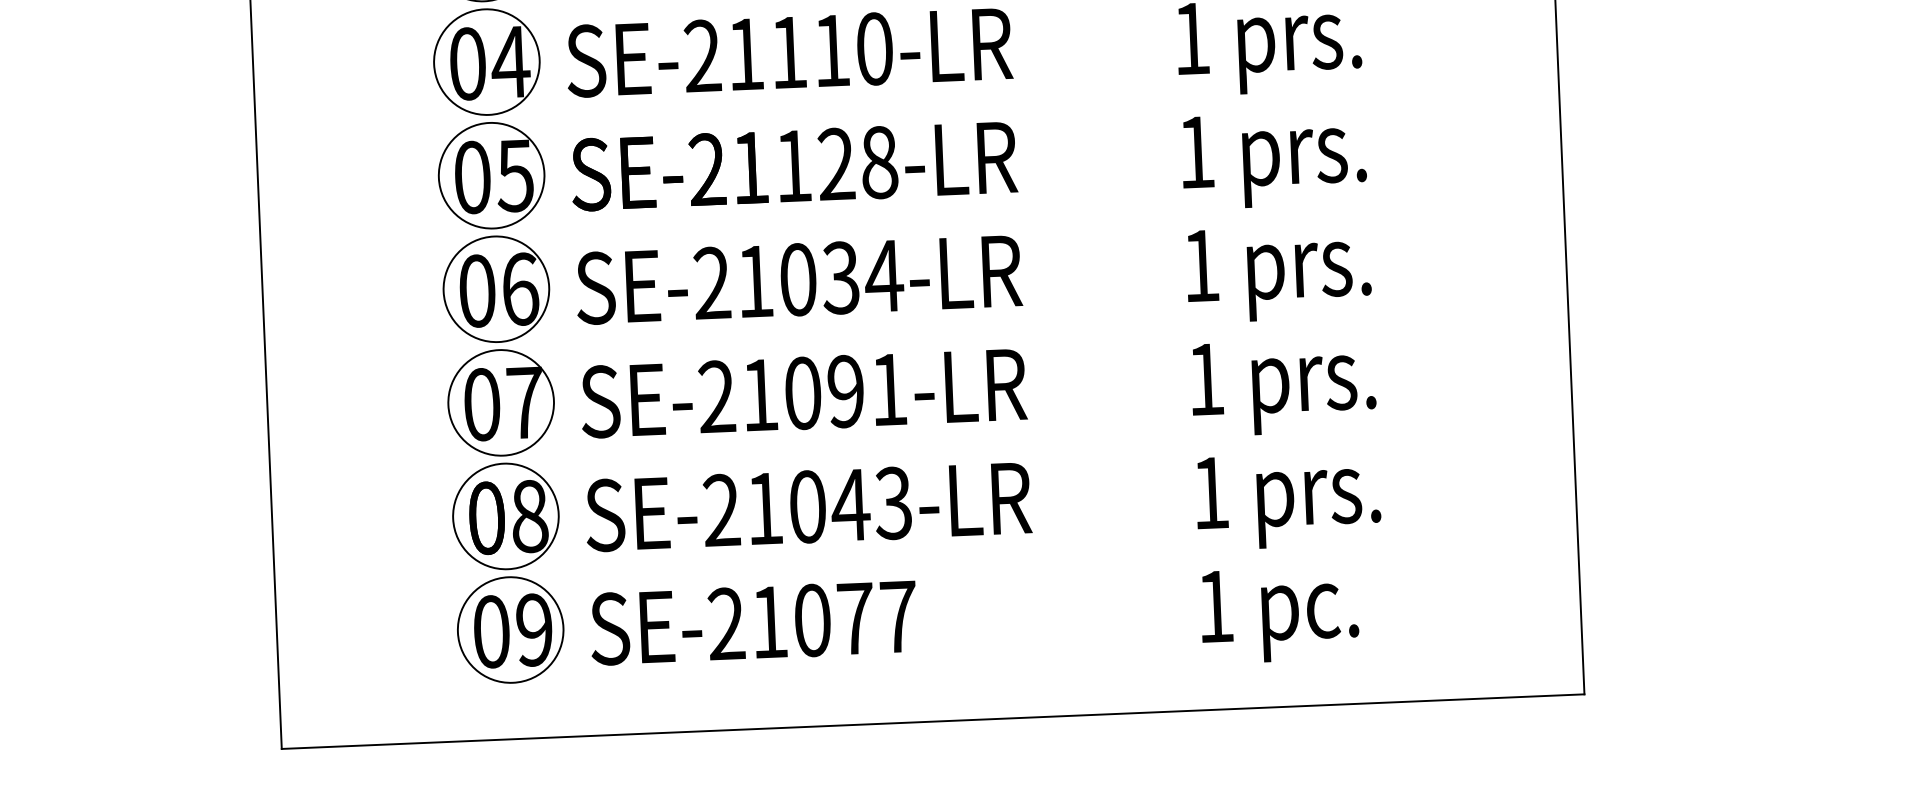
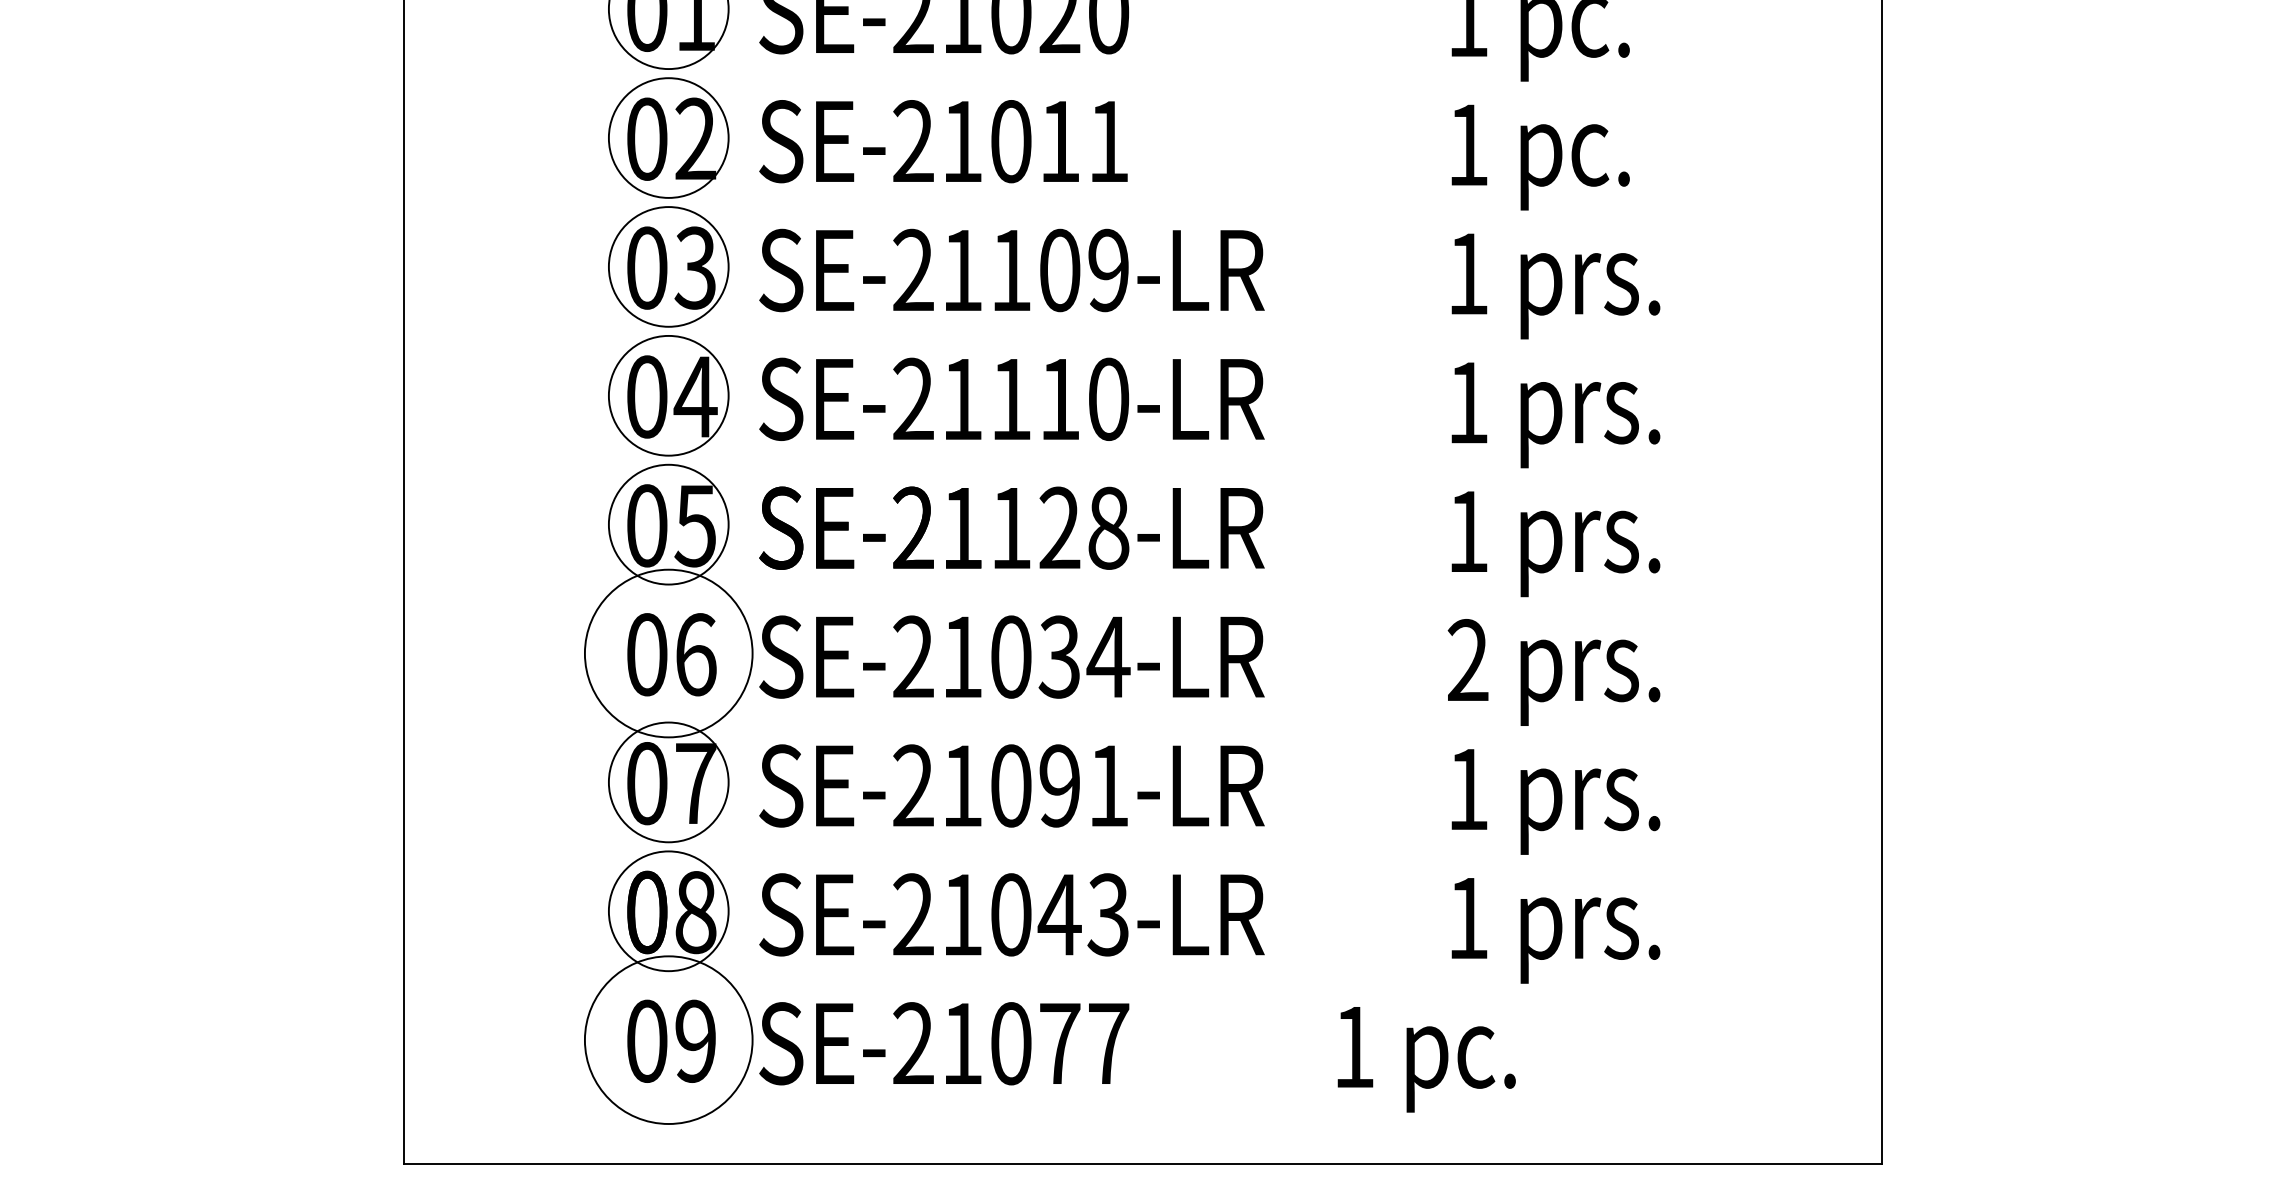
text: (1200, 265) -> (1467, 659), 1 -> 2
circle: (496, 289) -> (668, 653), size x1.4
text: (1279, 614) -> (1426, 1059), moved
circle: (510, 630) -> (668, 1040), size x1.4

